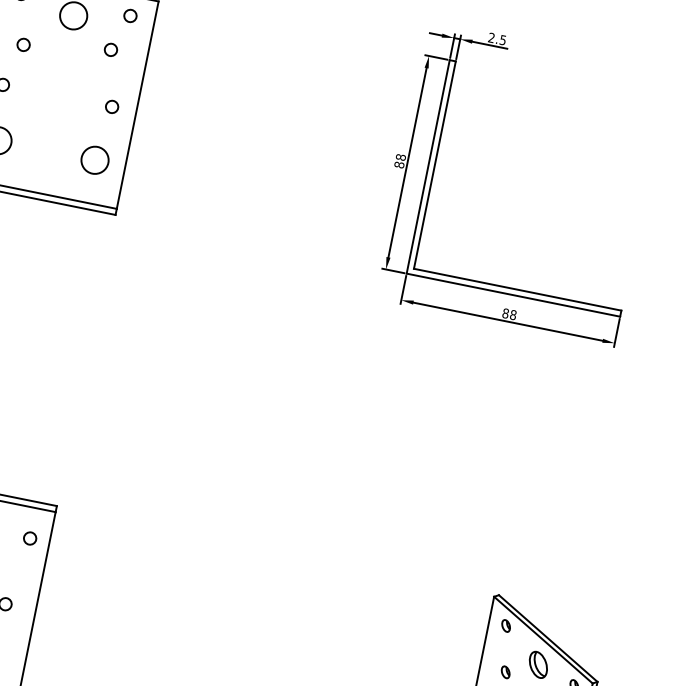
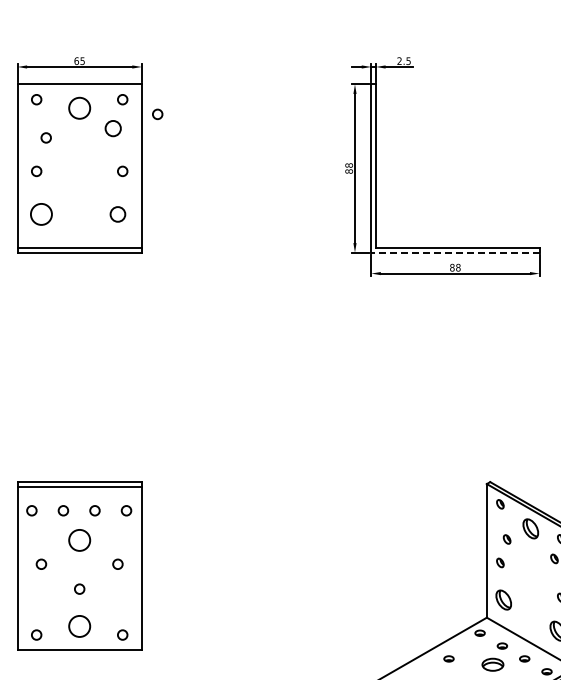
circle: (170, 43) -> (157, 114), added
circle: (110, 48) -> (112, 127), size x1.6
circle: (94, 160) -> (117, 214), size x0.7
line: (512, 294) -> (454, 252), solid -> dashed

